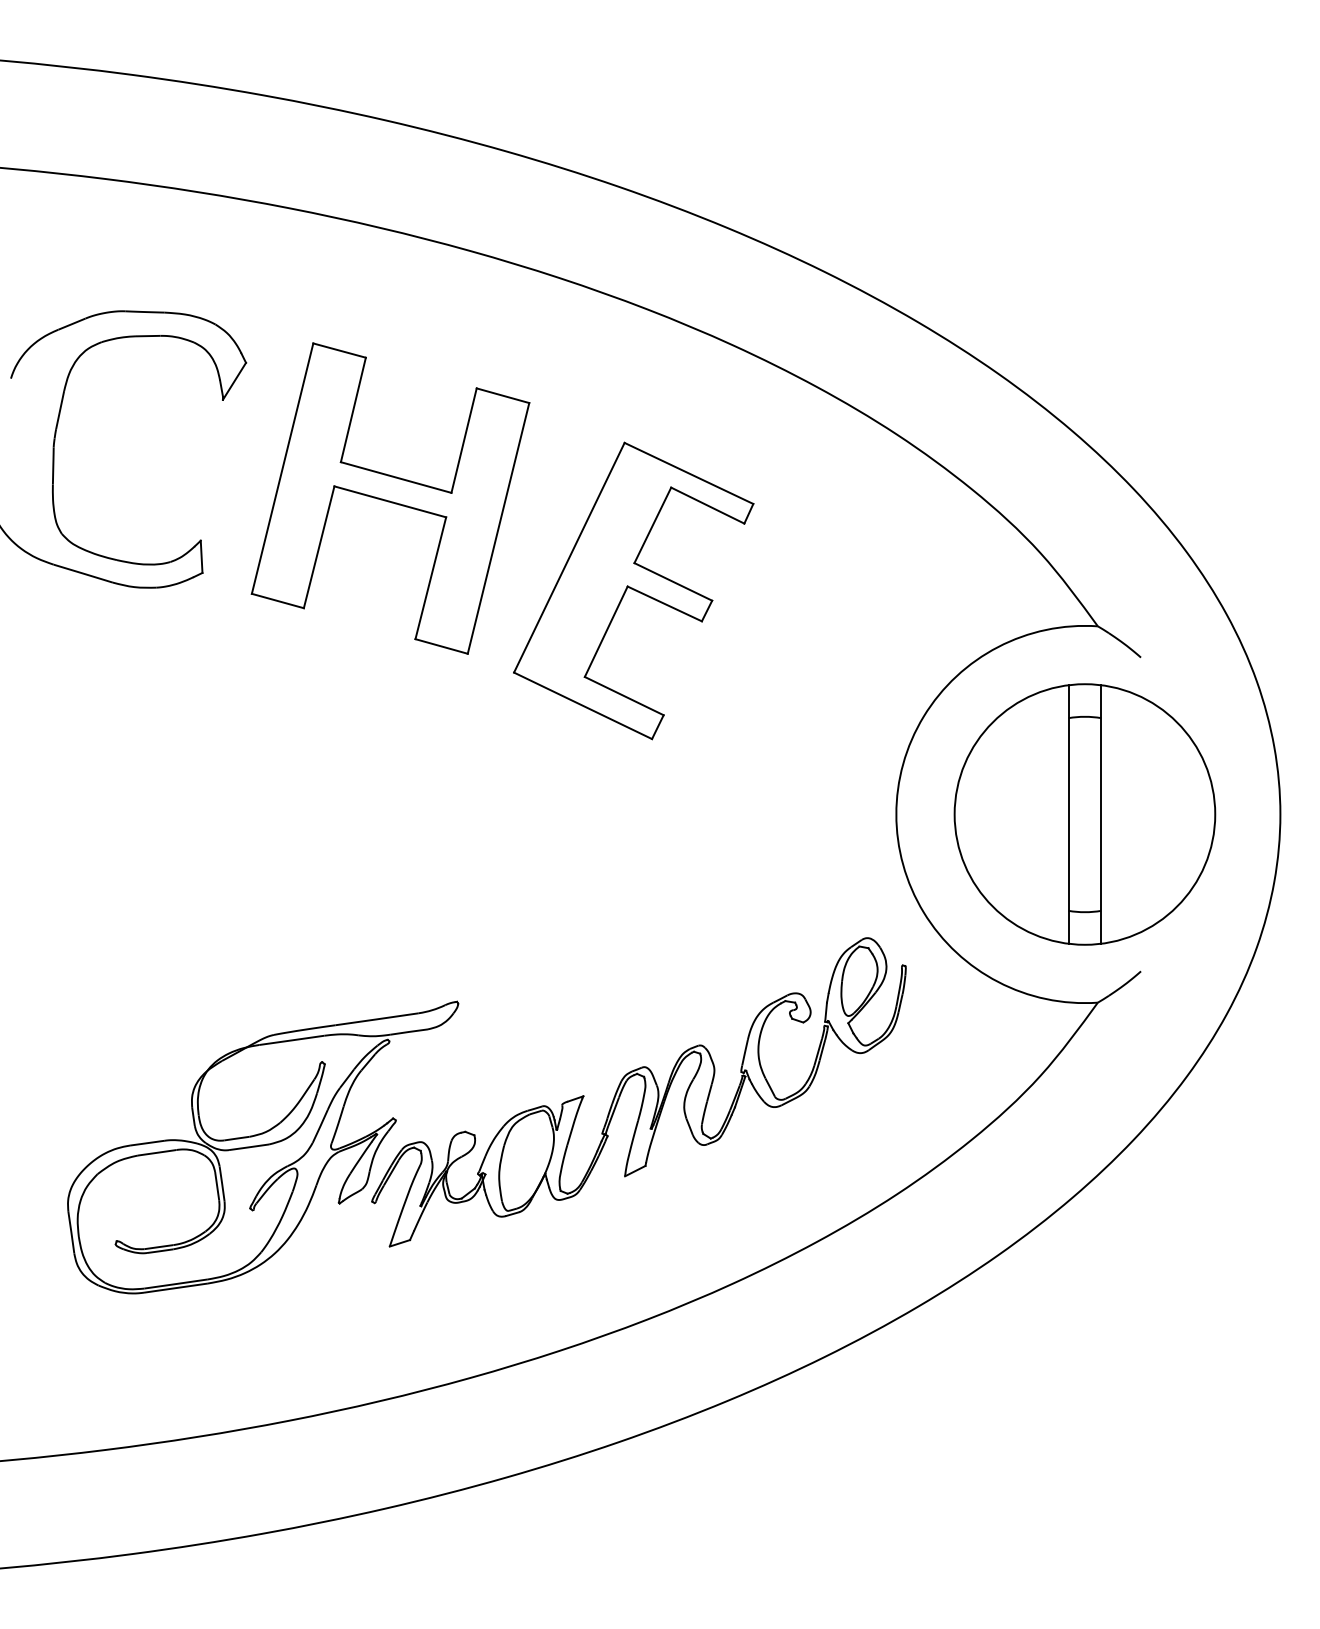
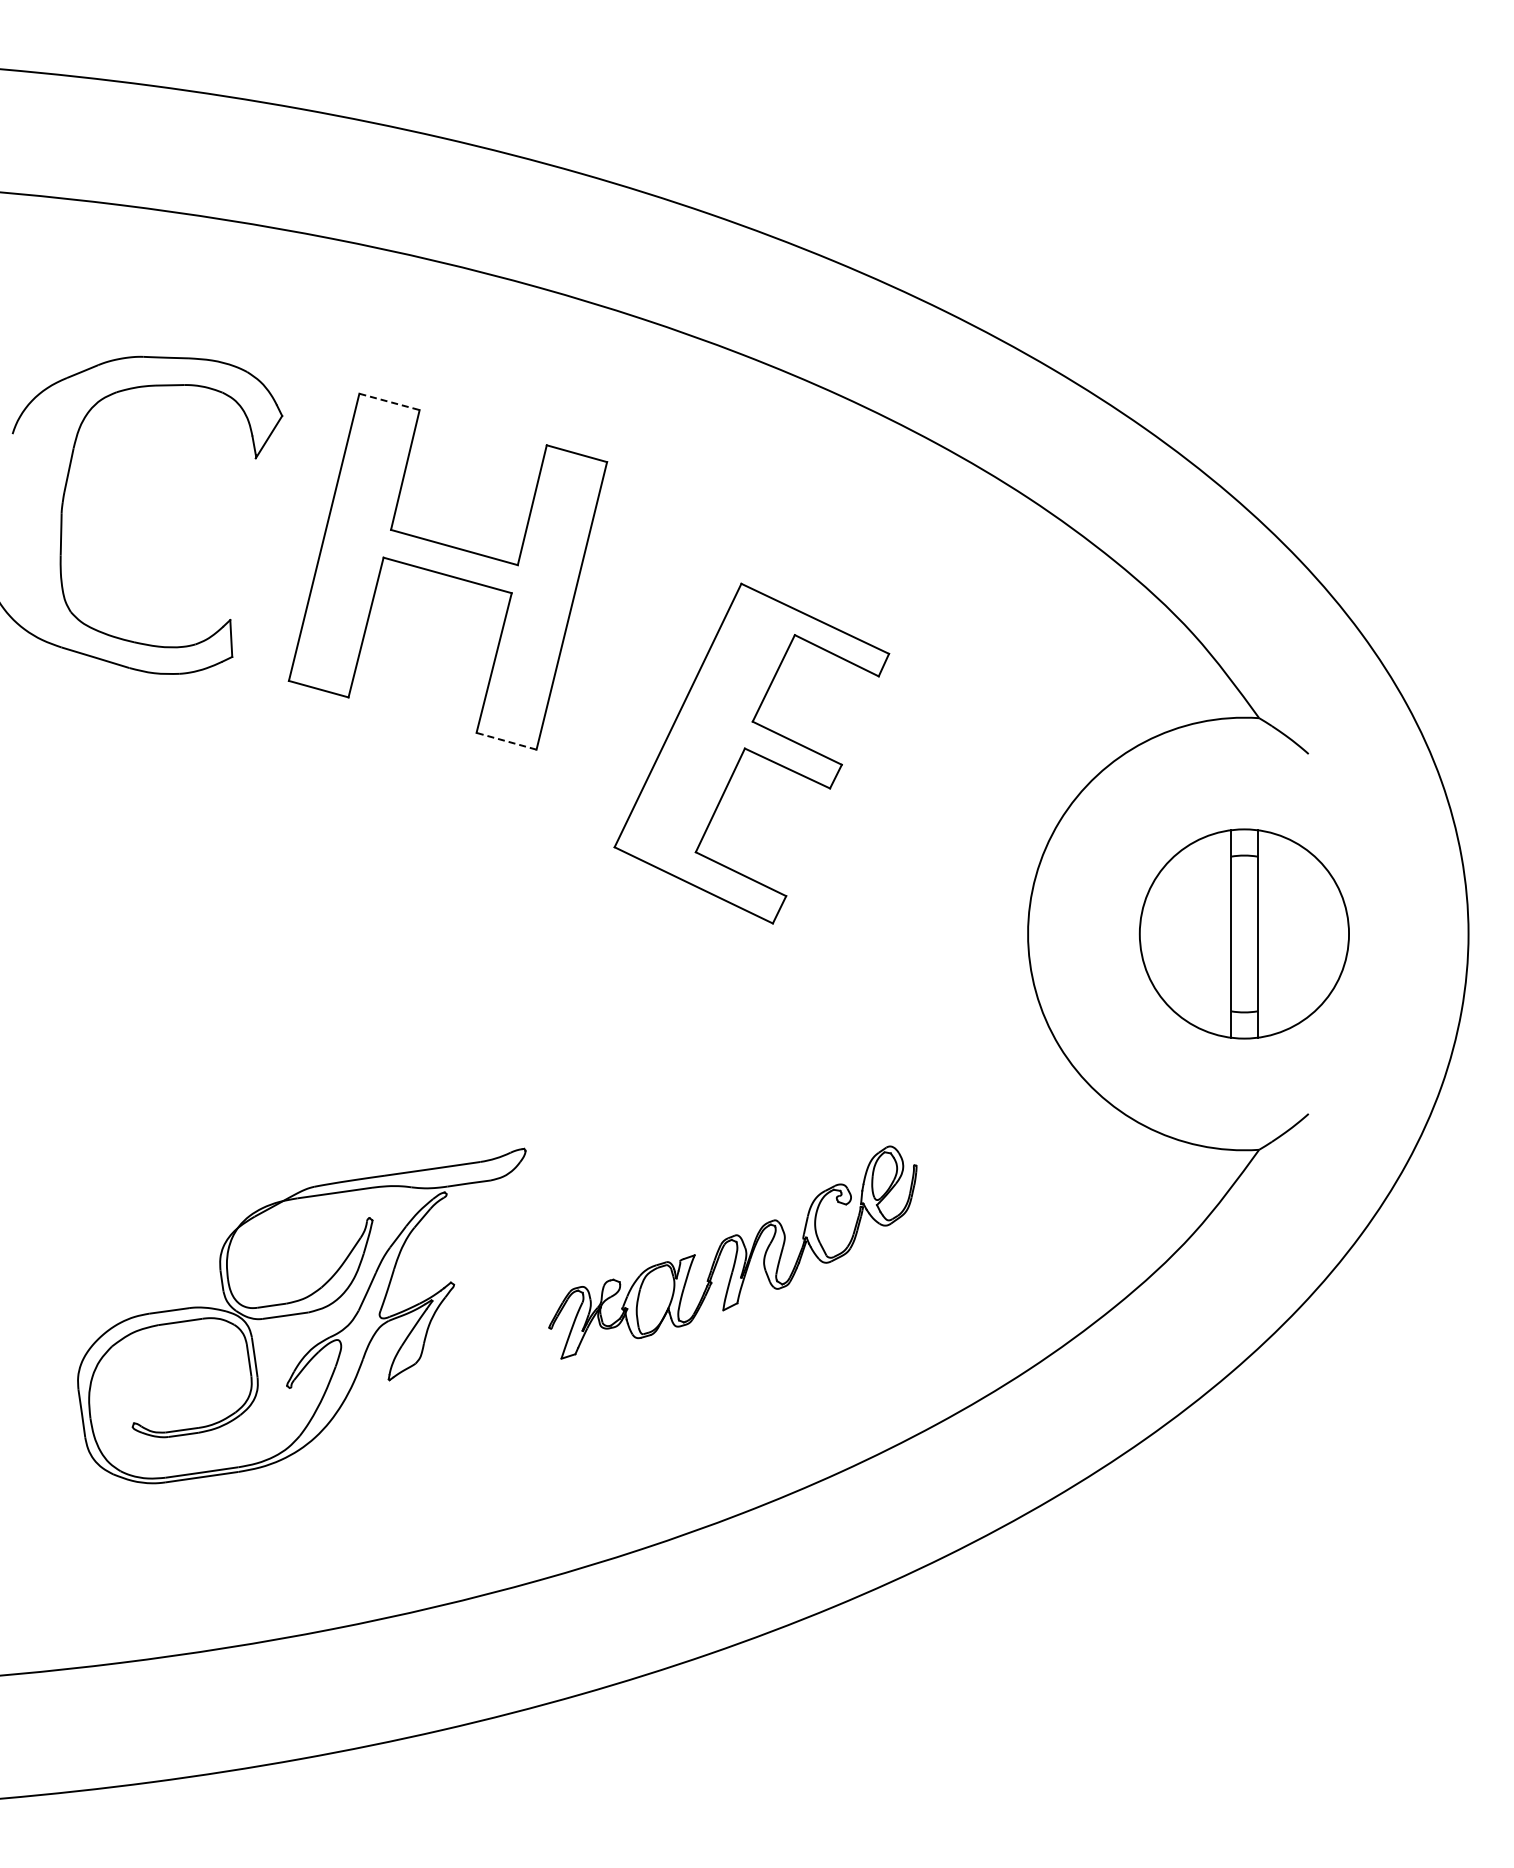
line: (340, 351) -> (390, 402), solid -> dashed
part: (633, 590) -> (751, 753), moved
line: (441, 646) -> (506, 741), solid -> dashed
part: (1085, 814) -> (1244, 933), size x0.7
part: (638, 1092) -> (732, 1252), size x0.6

